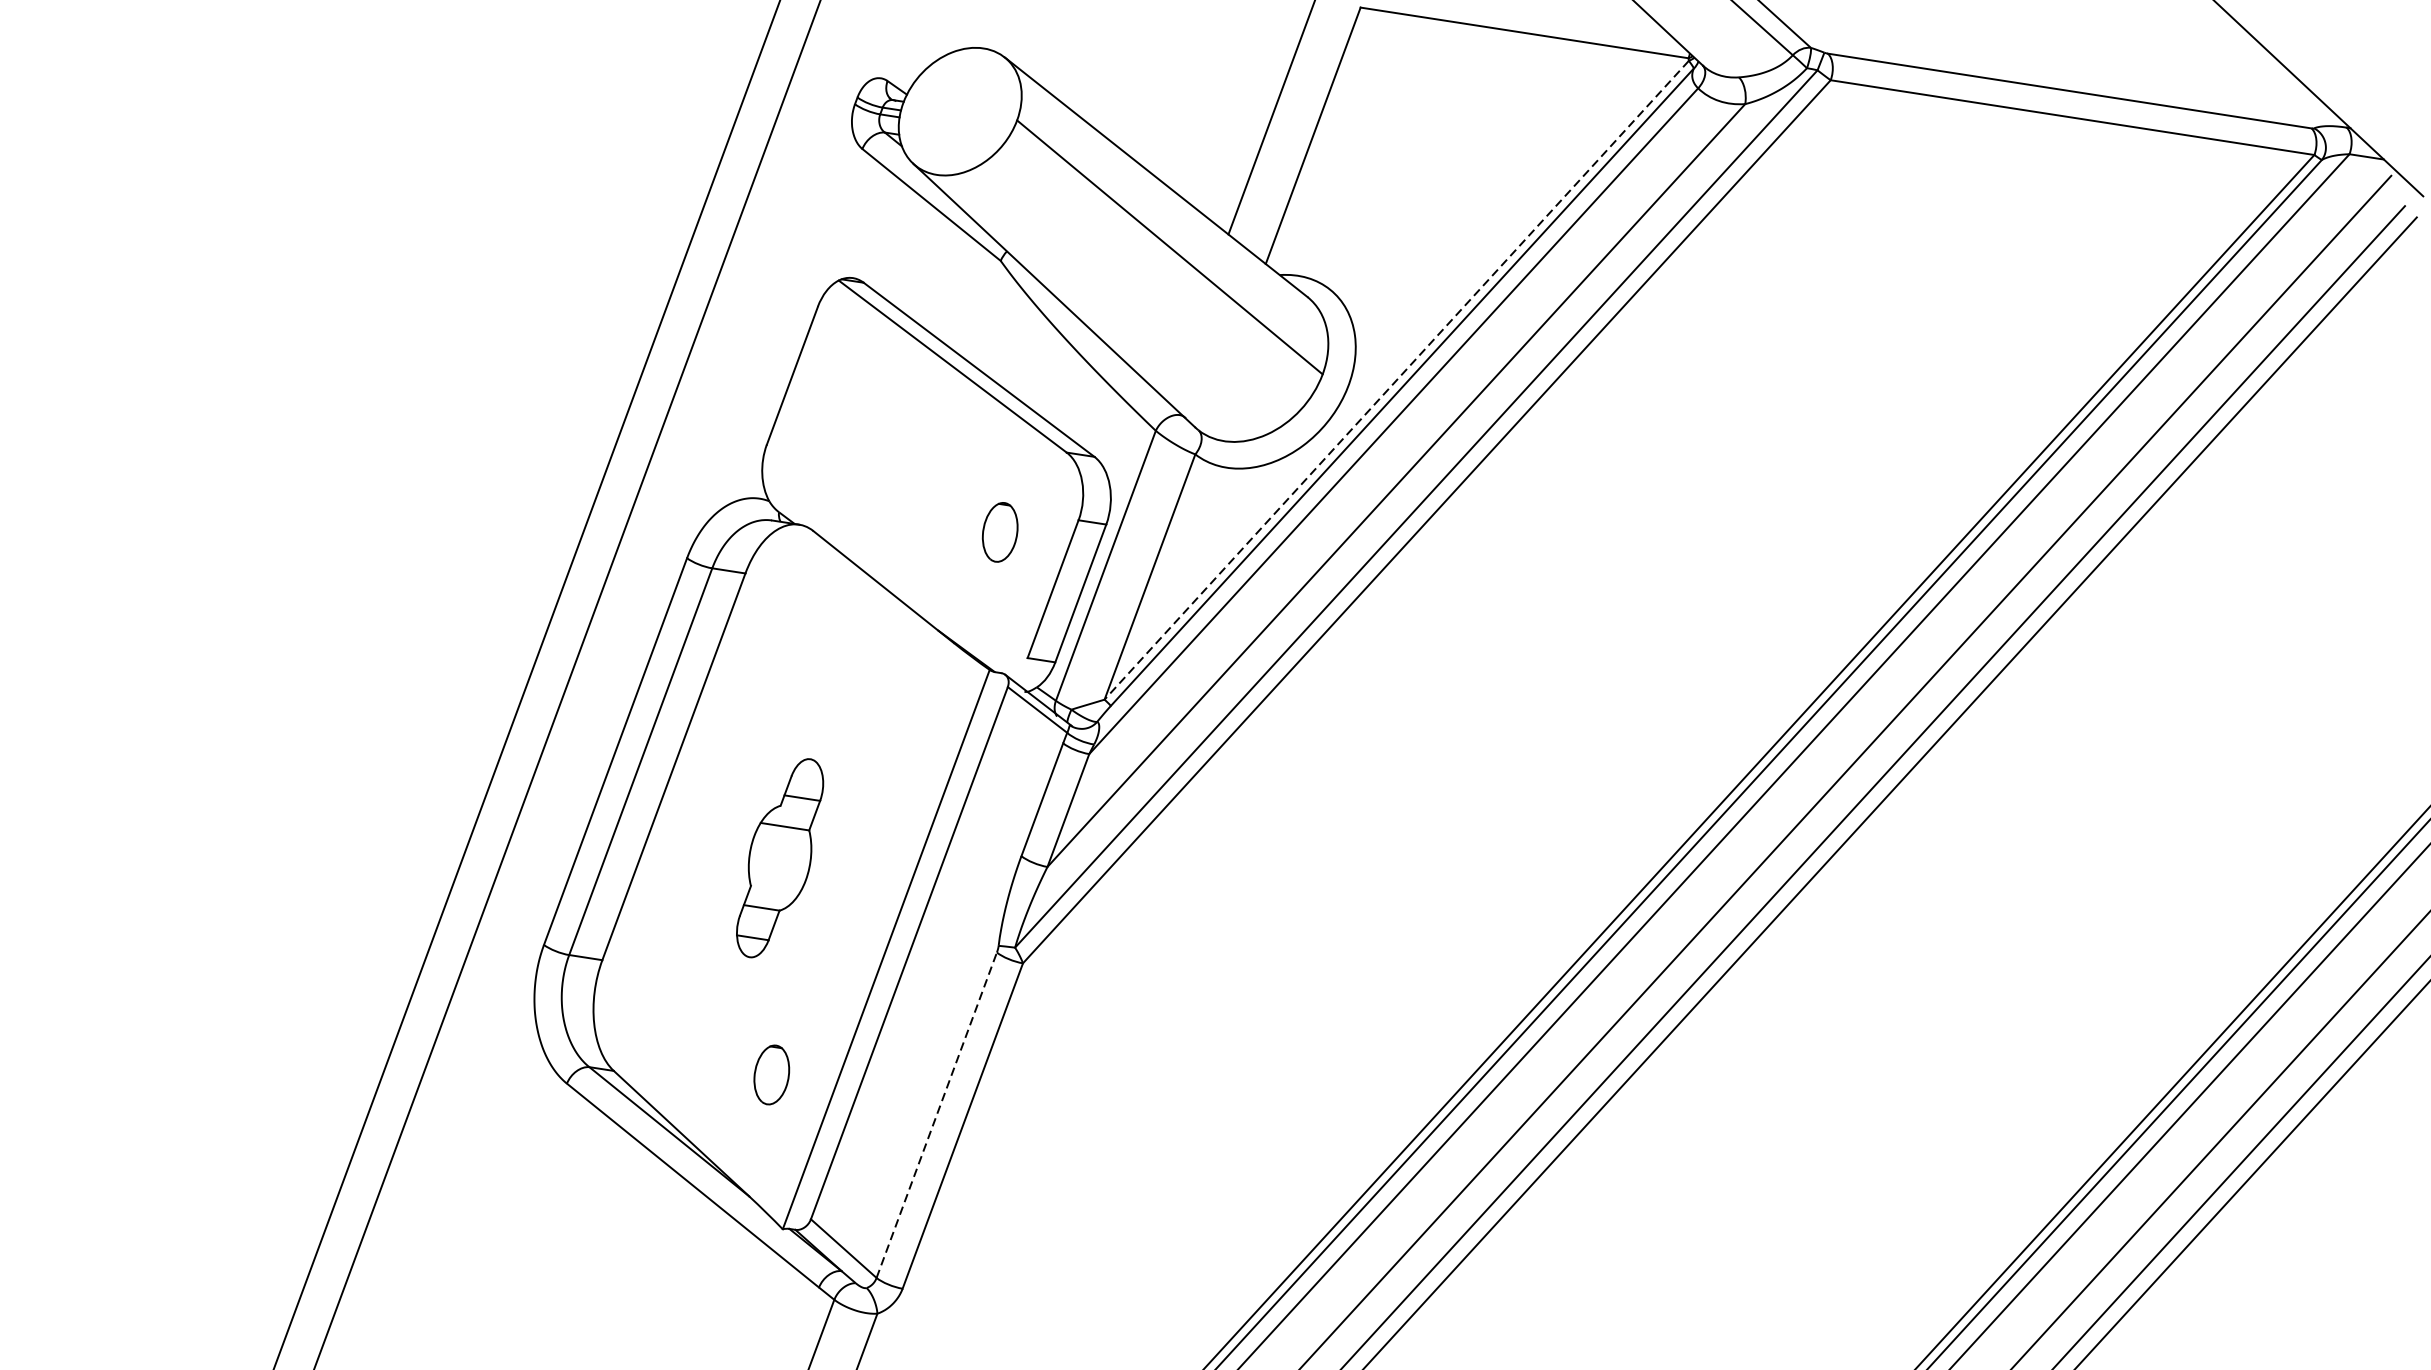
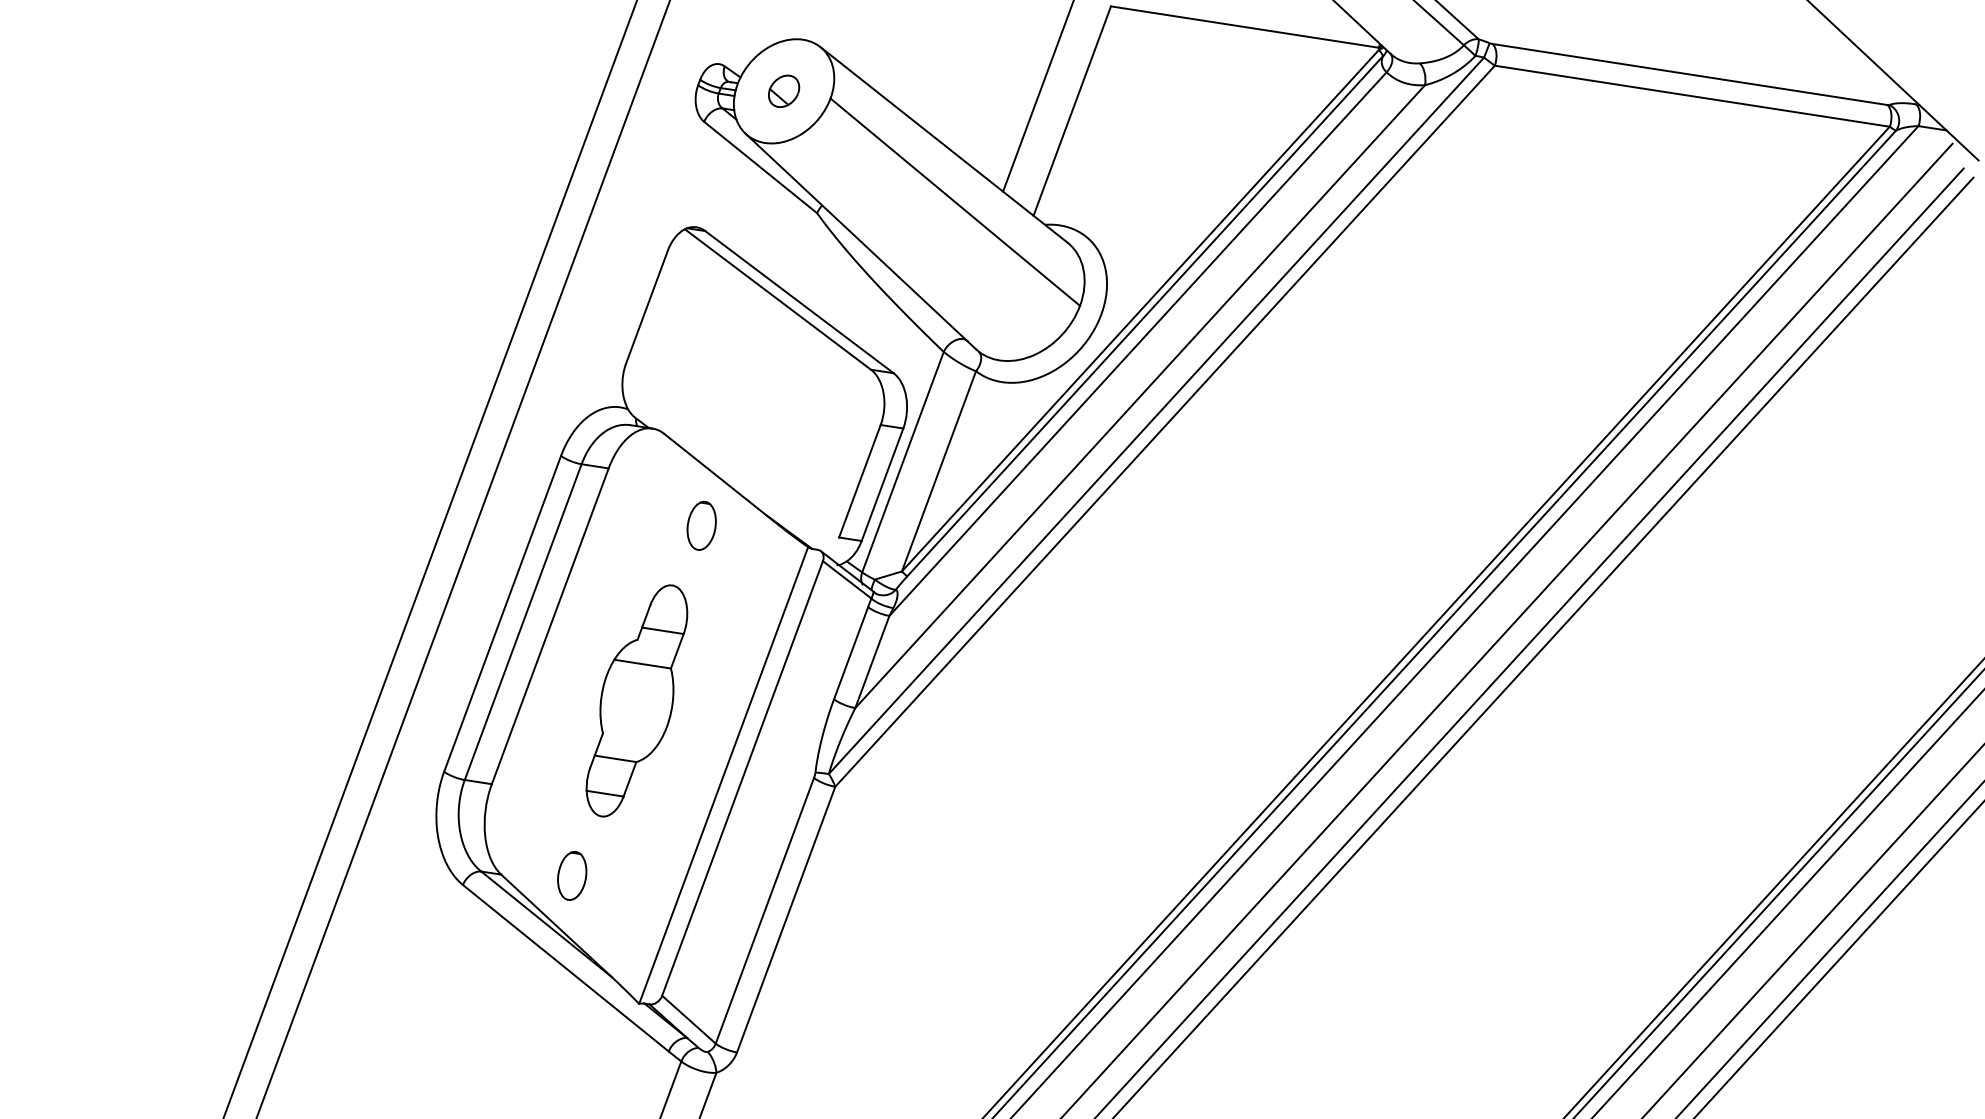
part: (960, 110) -> (784, 90), added
line: (1396, 381) -> (1140, 311), dashed -> solid
part: (999, 531) -> (701, 525), moved
part: (779, 857) -> (636, 700), size x1.43
part: (772, 1074) -> (572, 875), moved
line: (936, 1114) -> (764, 910), dashed -> solid

